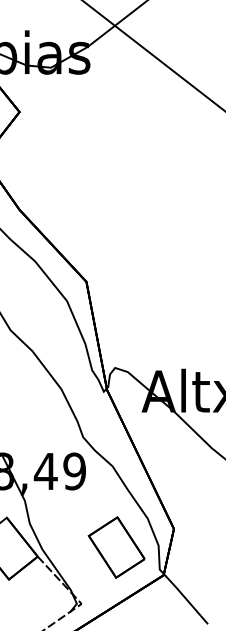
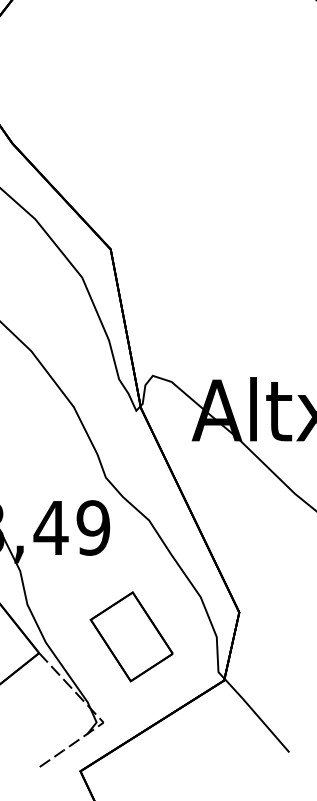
part: (116, 547) -> (131, 636), moved

